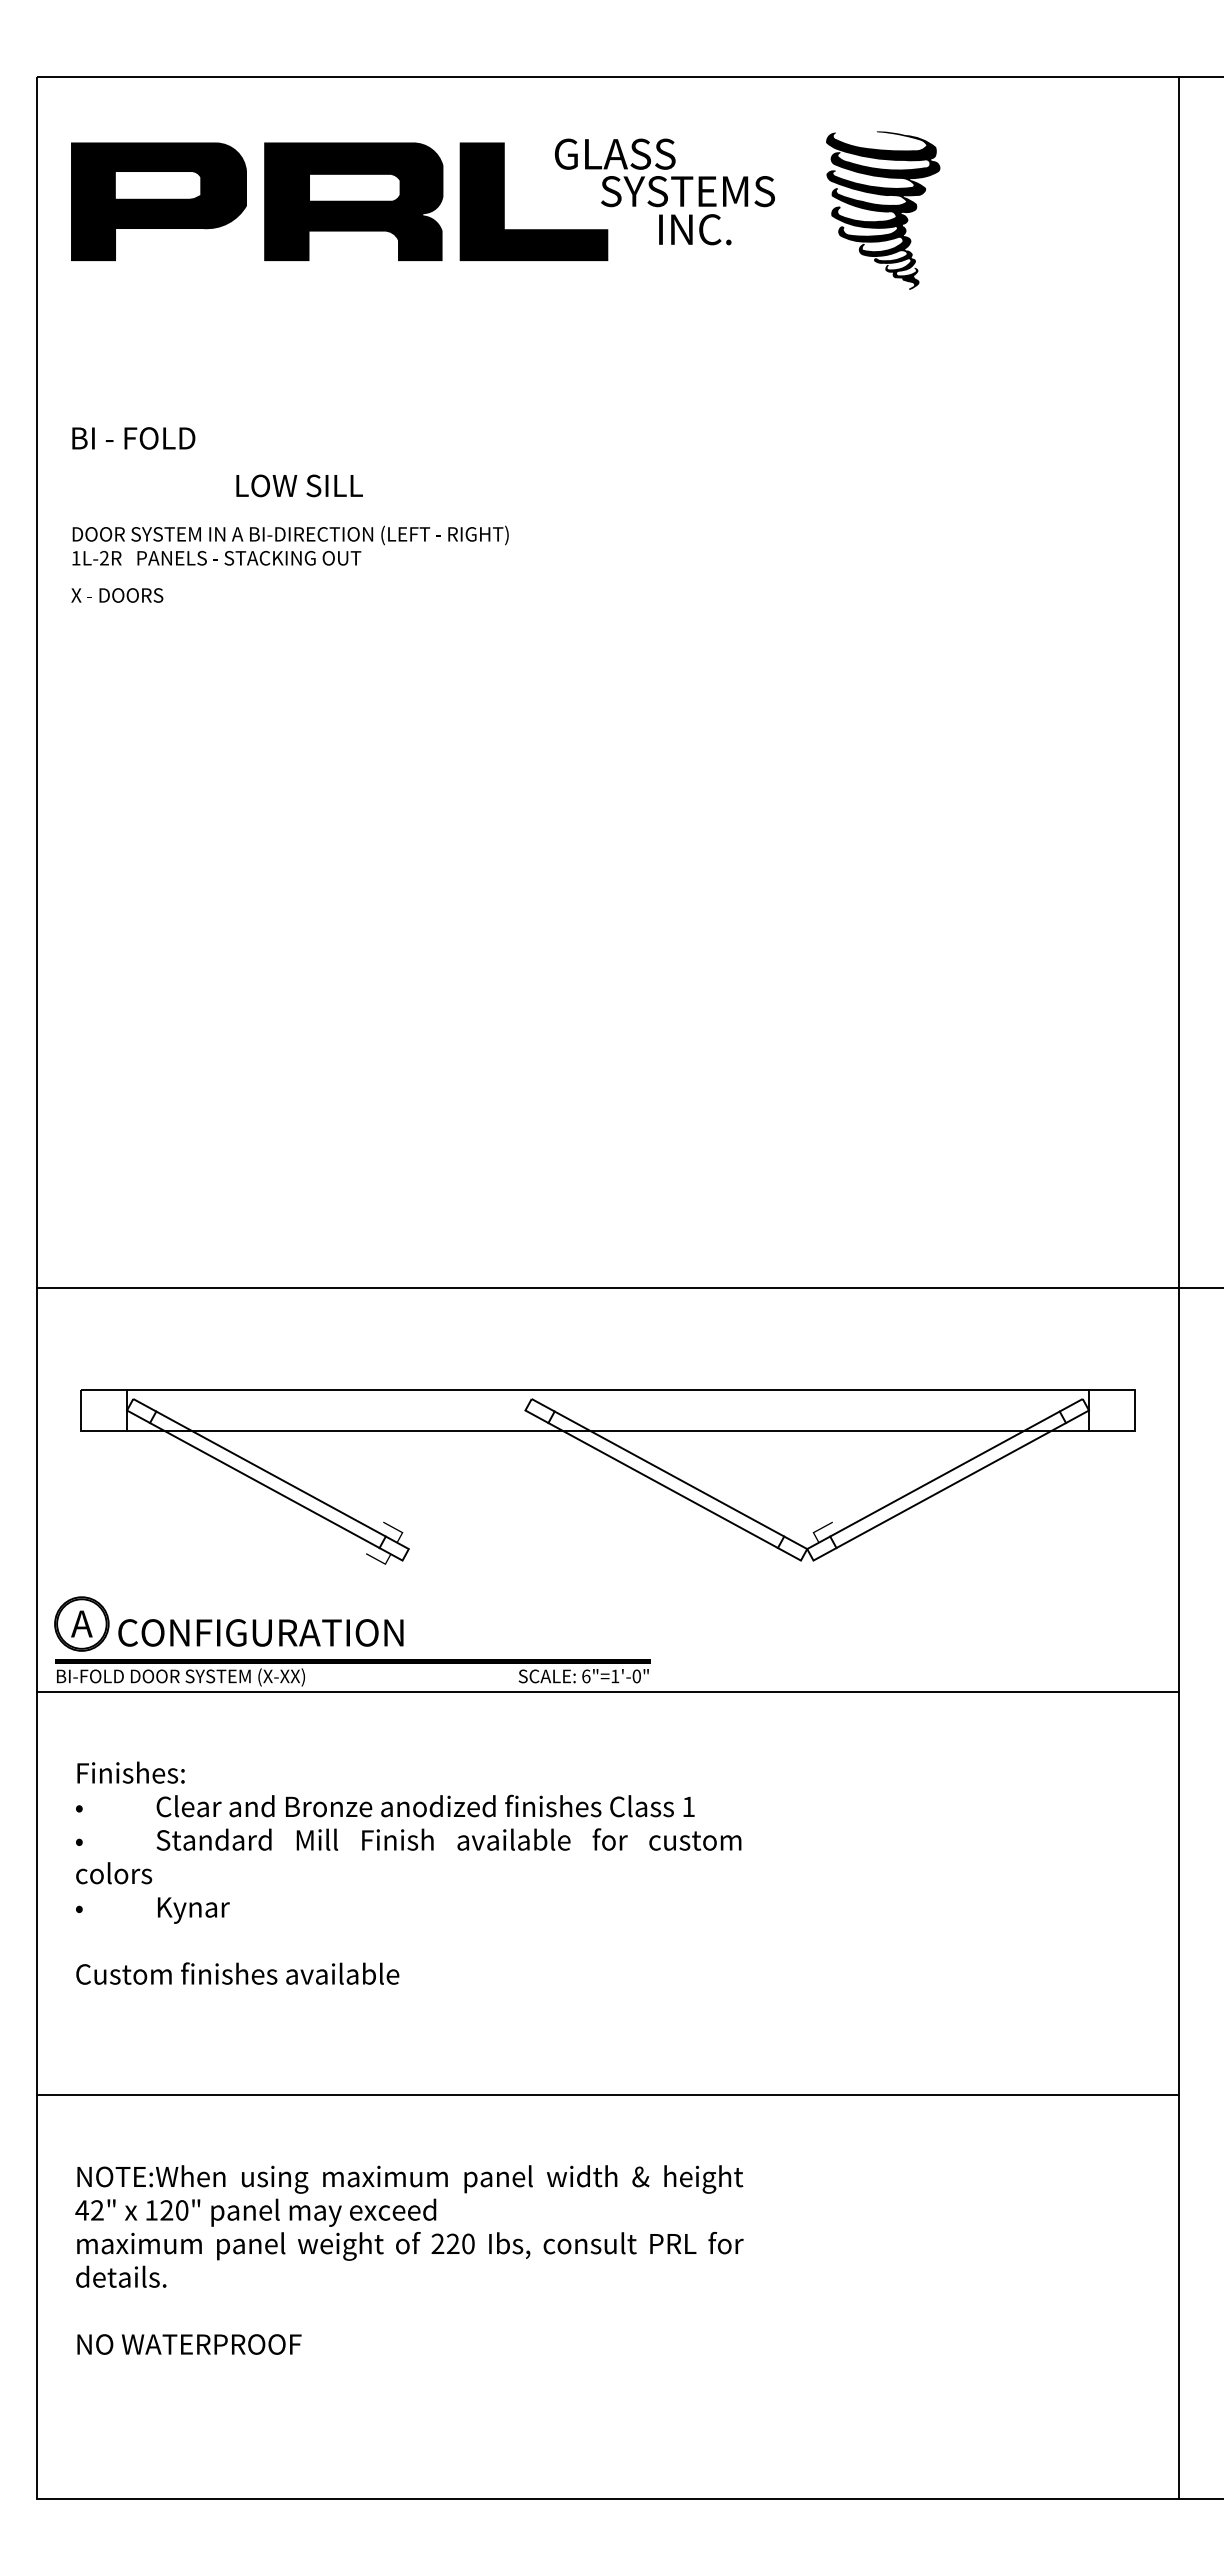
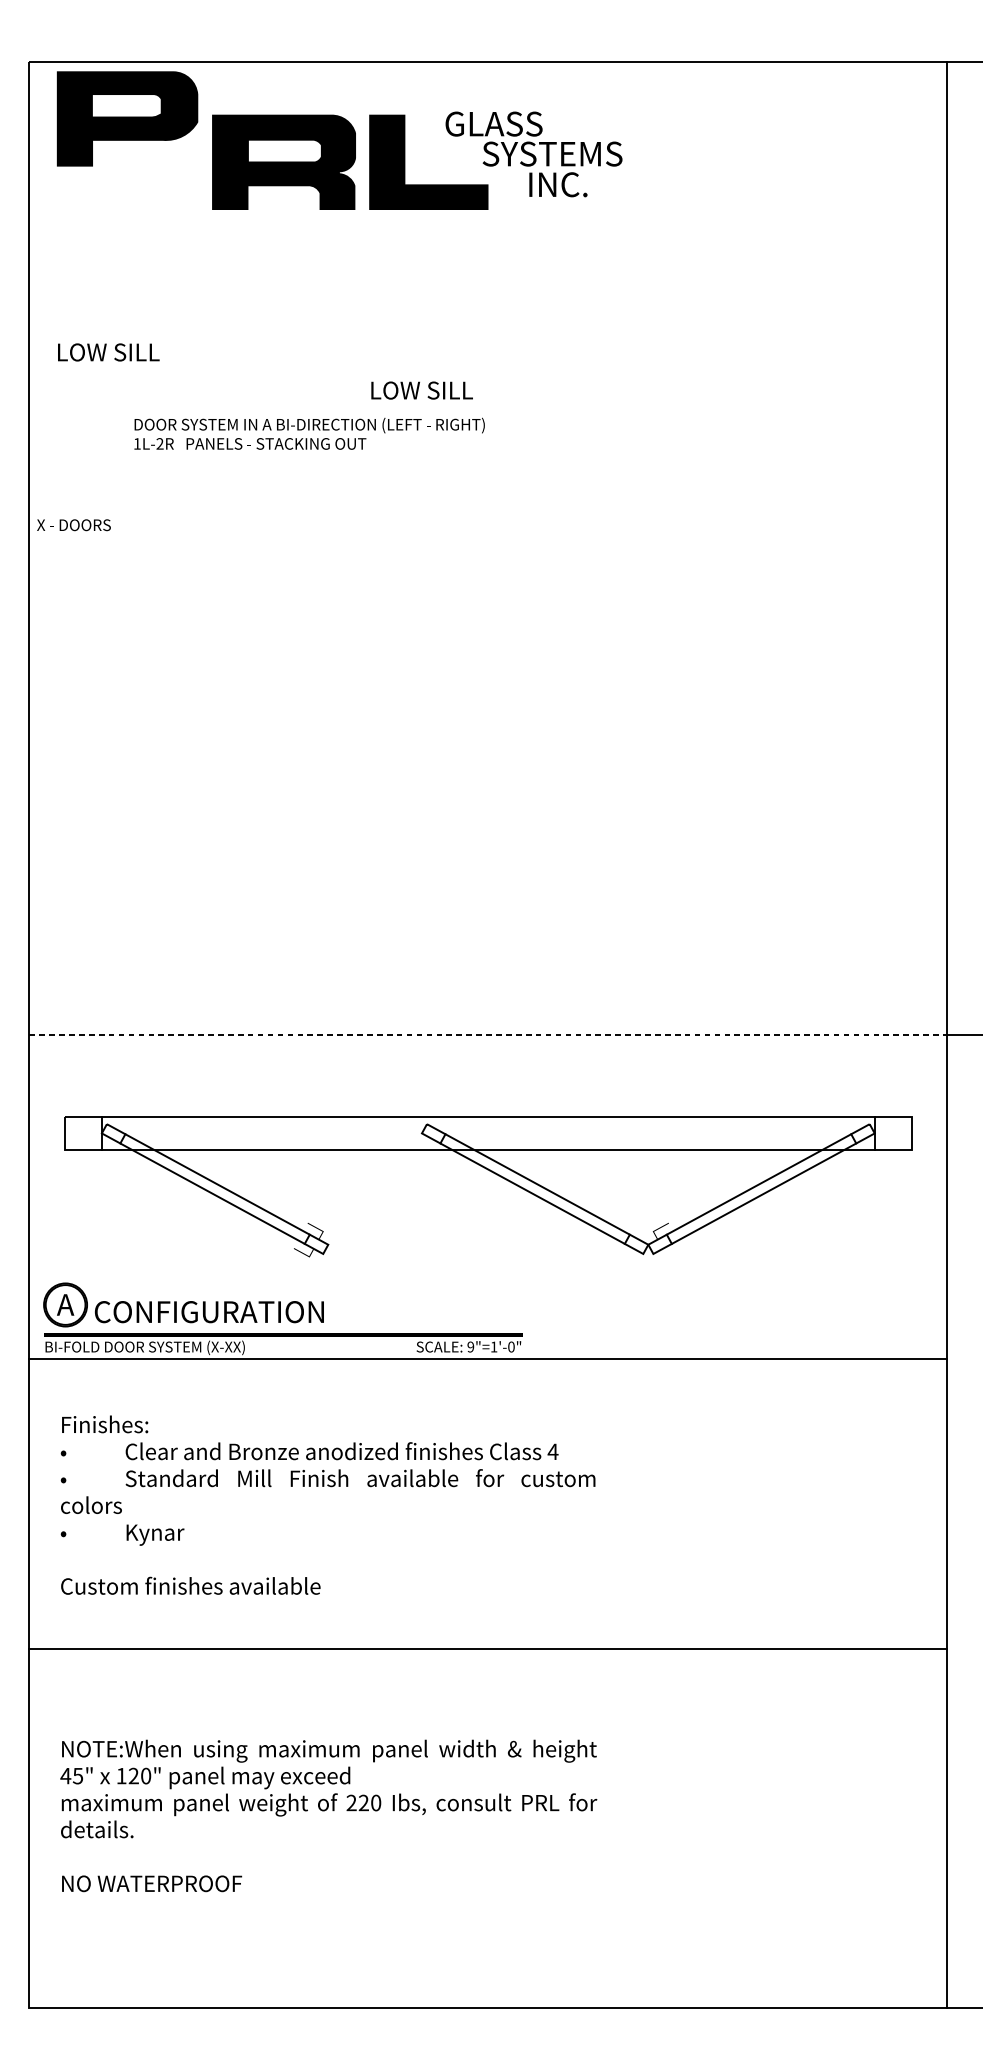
part: (158, 201) -> (127, 118), moved
fill: (883, 210) -> (709, 169), removed
text: (136, 438) -> (109, 352), BI - FOLD -> LOW SILL
text: (299, 485) -> (422, 390), moved
text: (290, 545) -> (309, 433), moved
text: (117, 595) -> (74, 525), moved
line: (608, 1288) -> (488, 1035), solid -> dashed
text: (586, 1676) -> (471, 1347), 6"=1'-0" -> 9"=1'-0"
text: (688, 1806) -> (552, 1451), 1 -> 4
line: (607, 2095) -> (487, 1649), moved
text: (96, 2210) -> (77, 1776), 42" -> 45"

